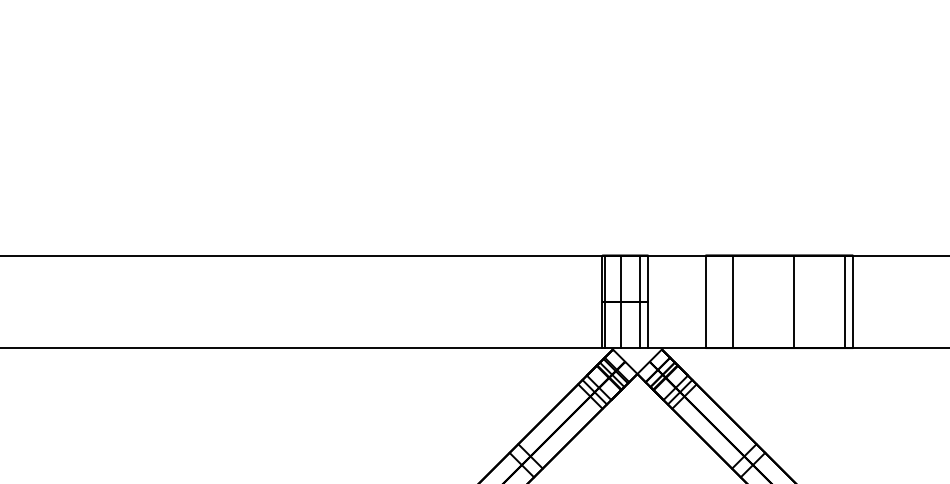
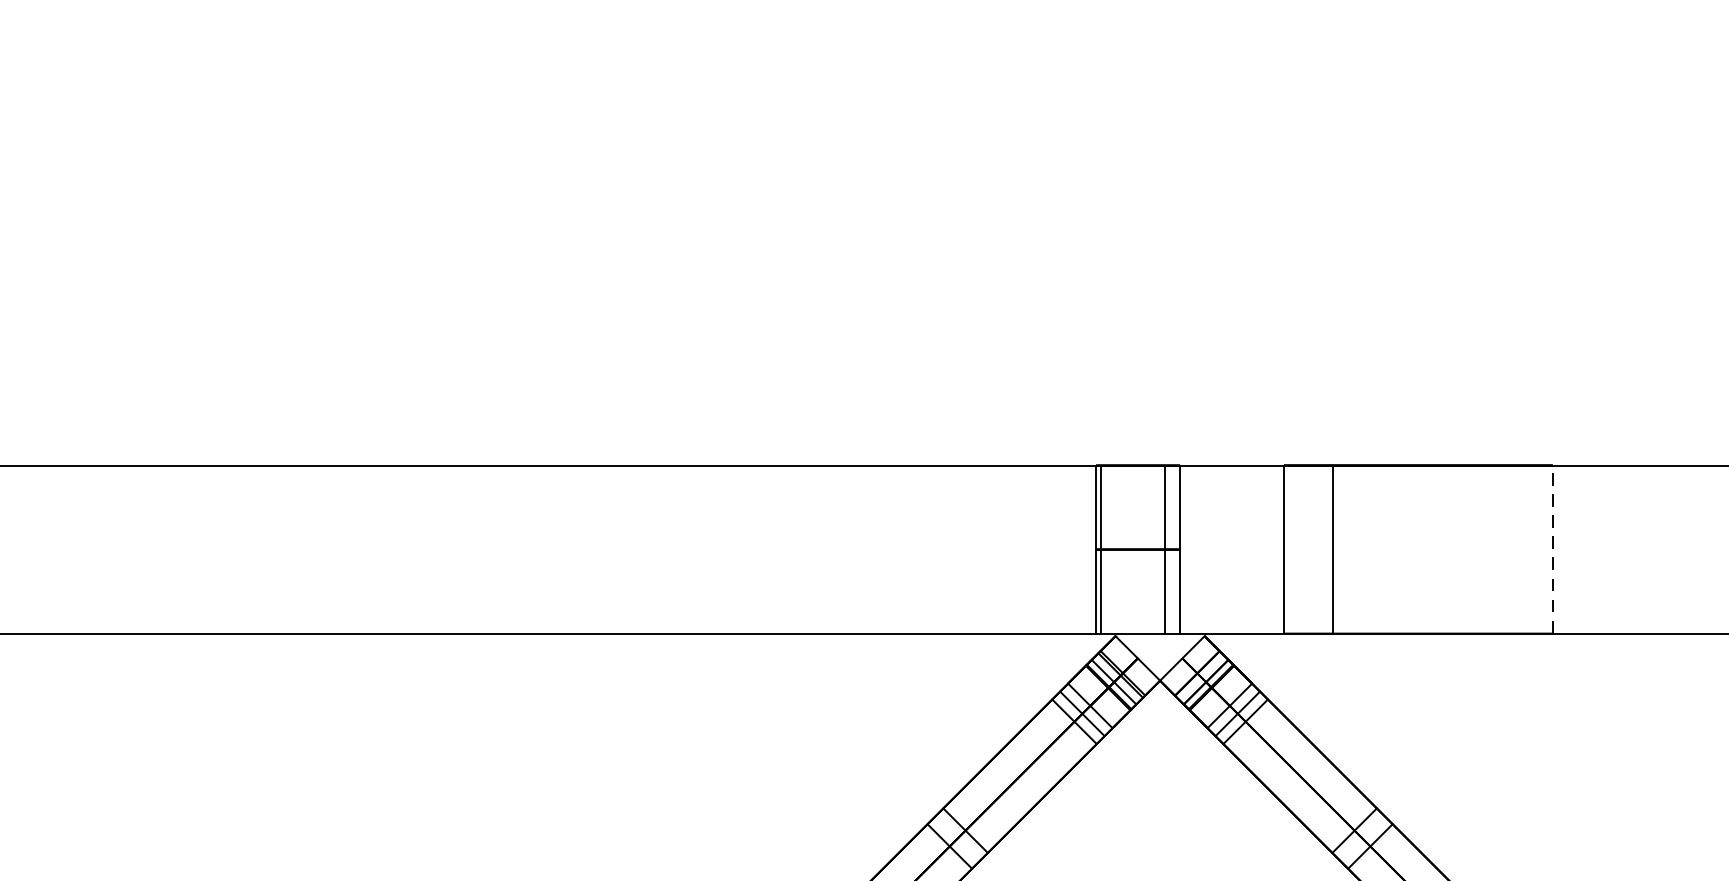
line: (620, 301) -> (1129, 548), removed
line: (793, 301) -> (1444, 548), removed
line: (844, 301) -> (1536, 548), removed
line: (853, 301) -> (1553, 548), solid -> dashed

